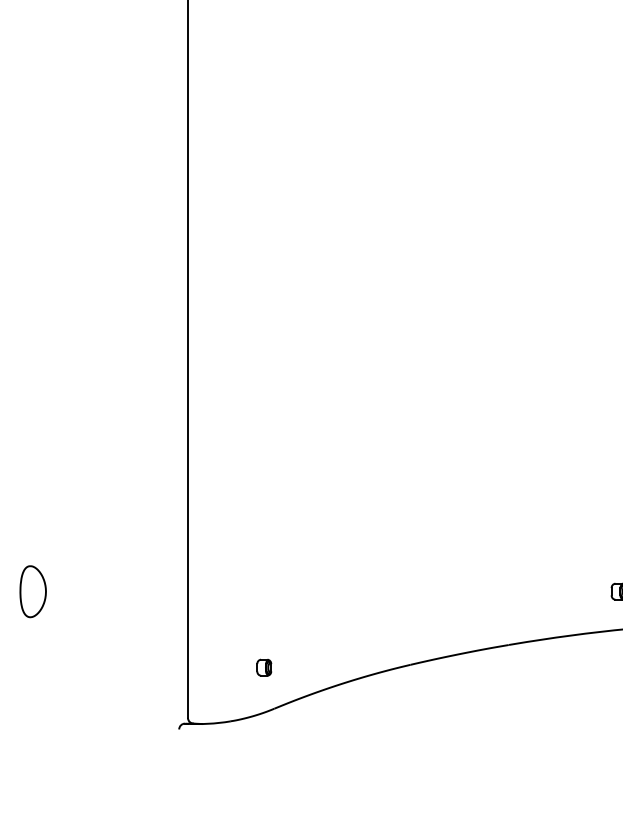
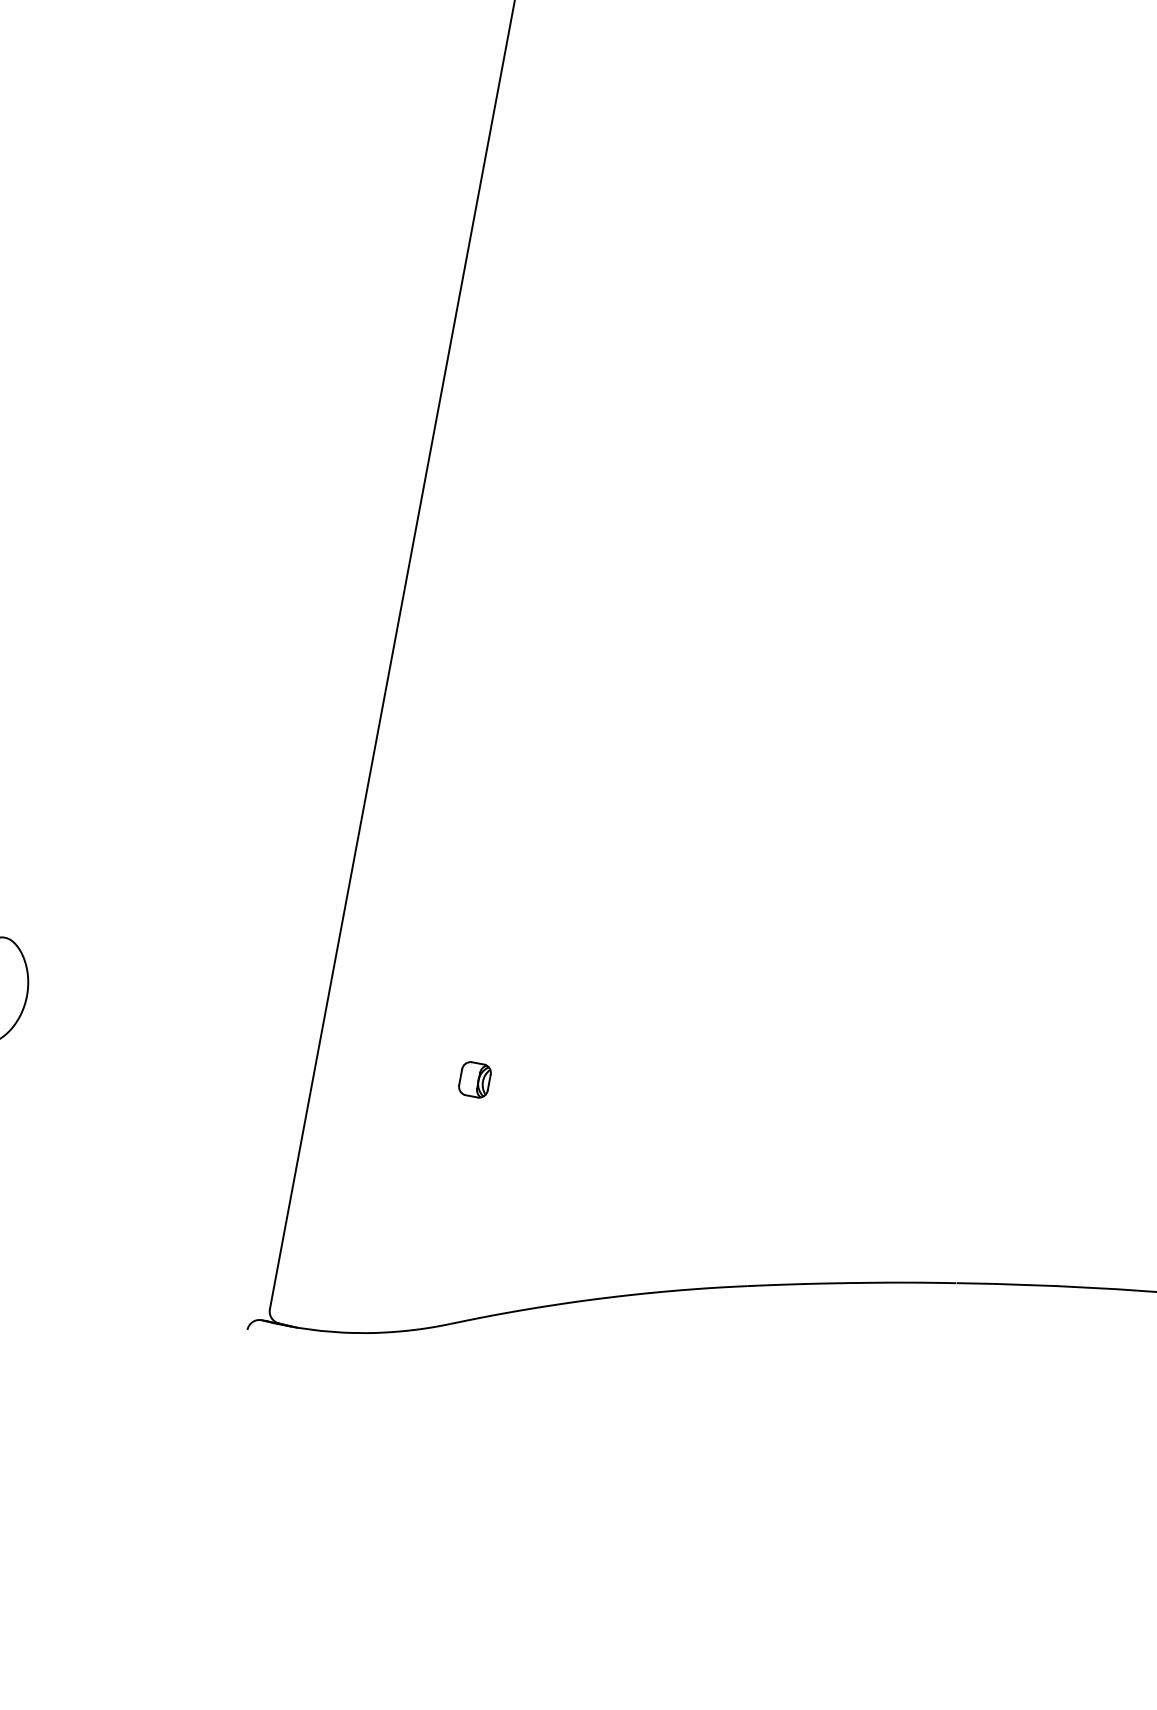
part: (264, 667) -> (475, 1079), moved

